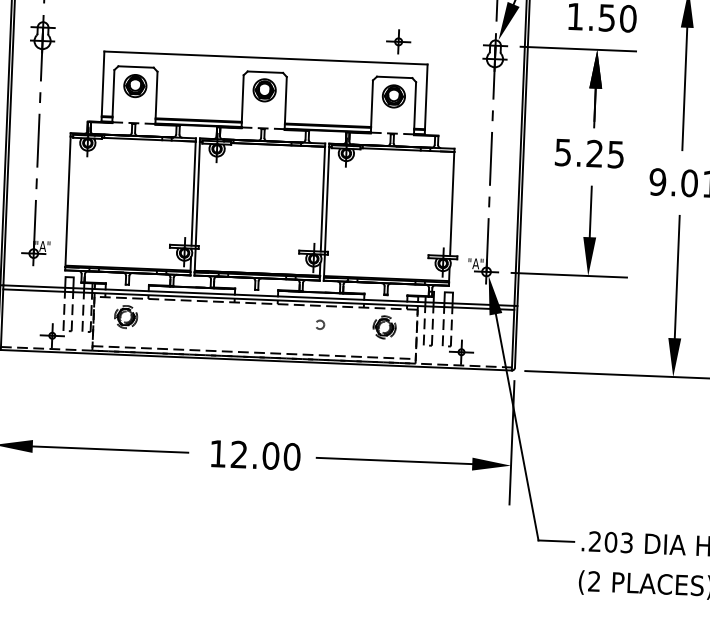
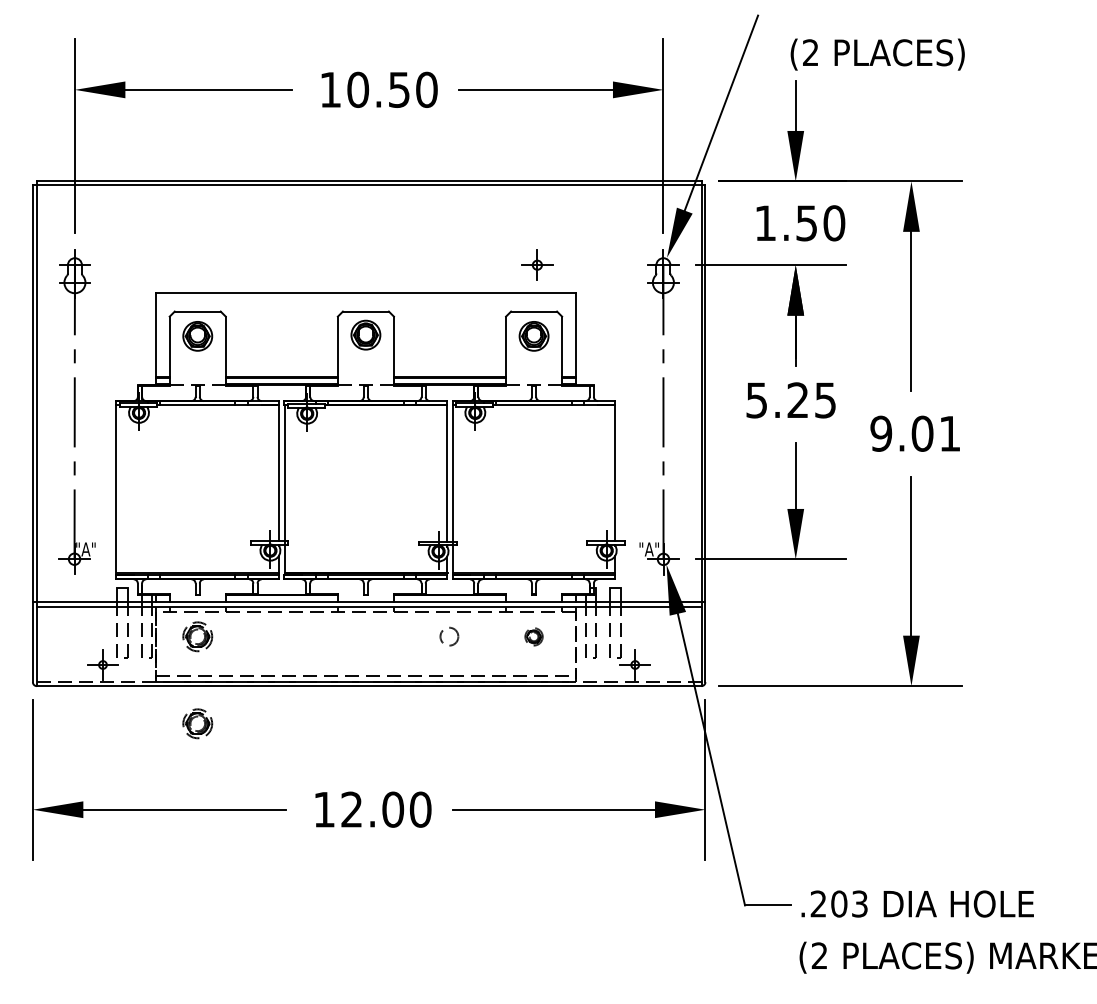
circle: (320, 324) -> (450, 636), size x1.6
part: (384, 327) -> (533, 636), size x0.6
part: (123, 383) -> (197, 723), added

